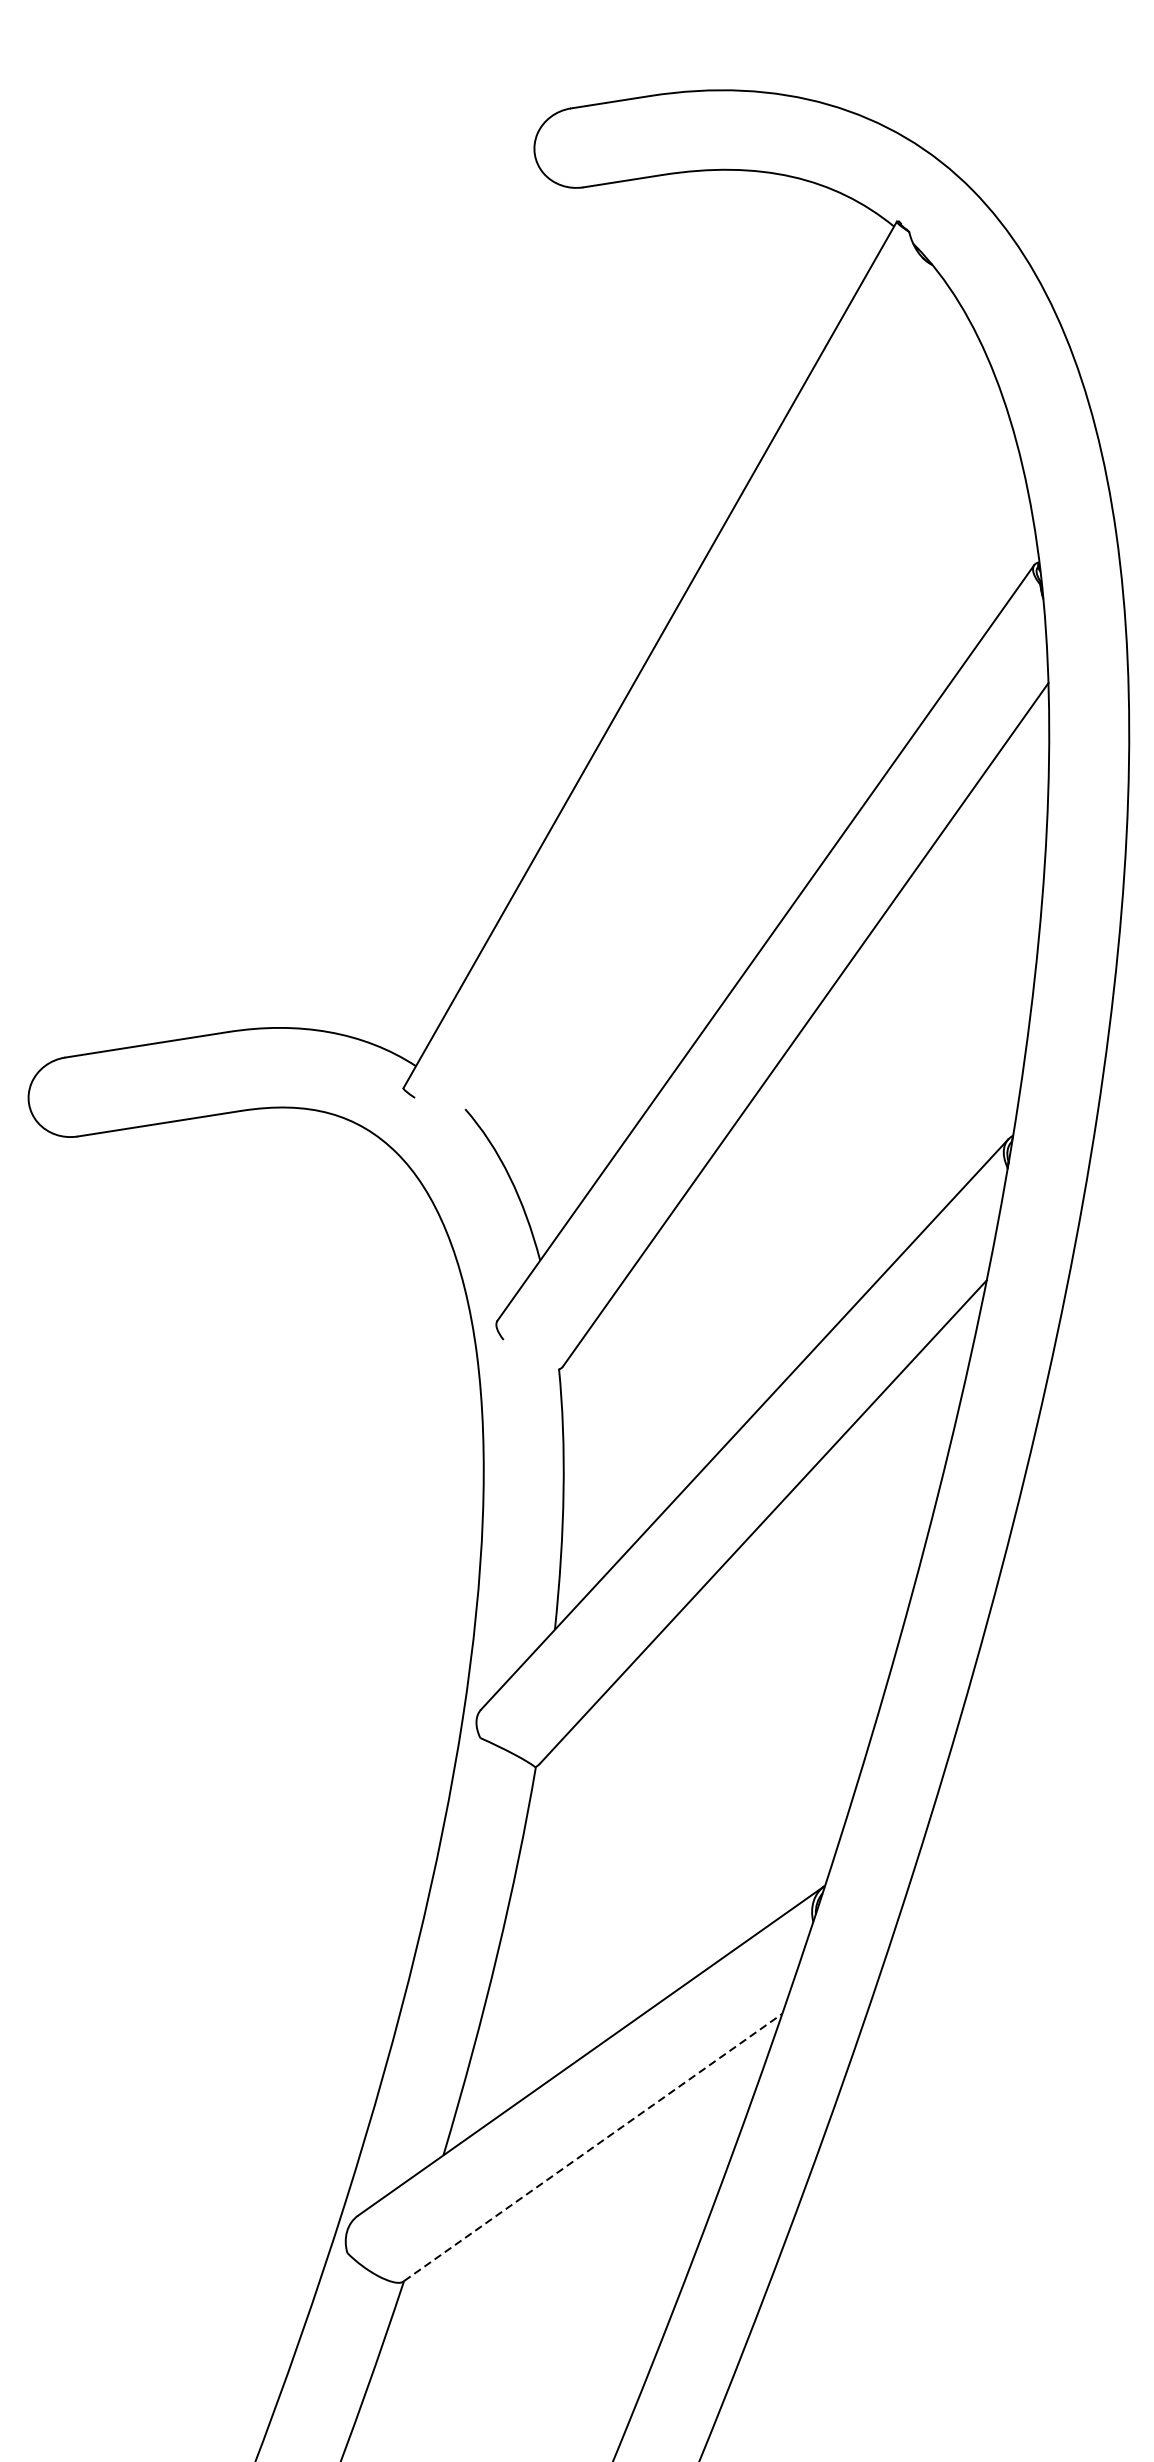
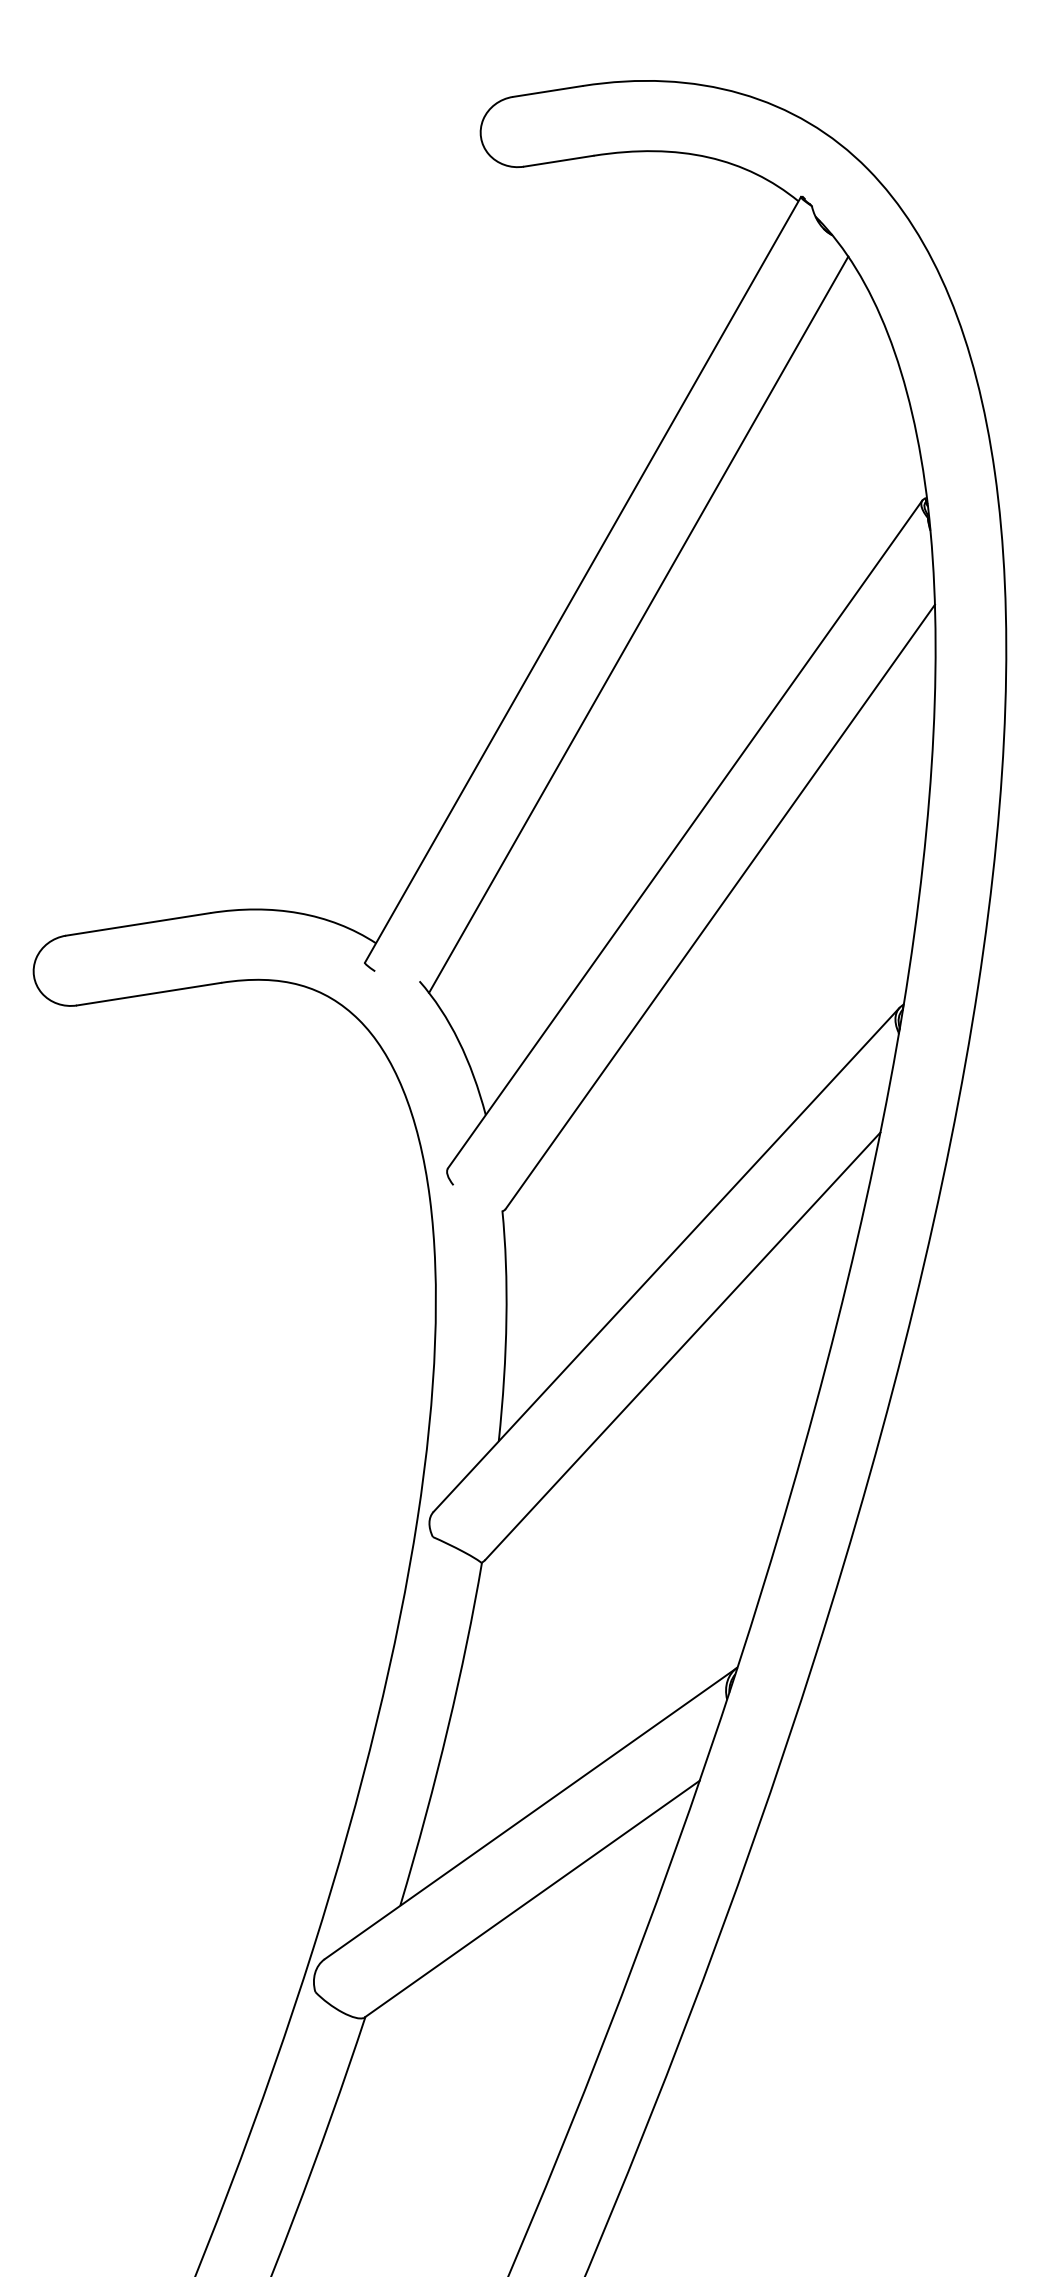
line: (713, 705) -> (638, 624), added
line: (593, 2147) -> (532, 1898), dashed -> solid

